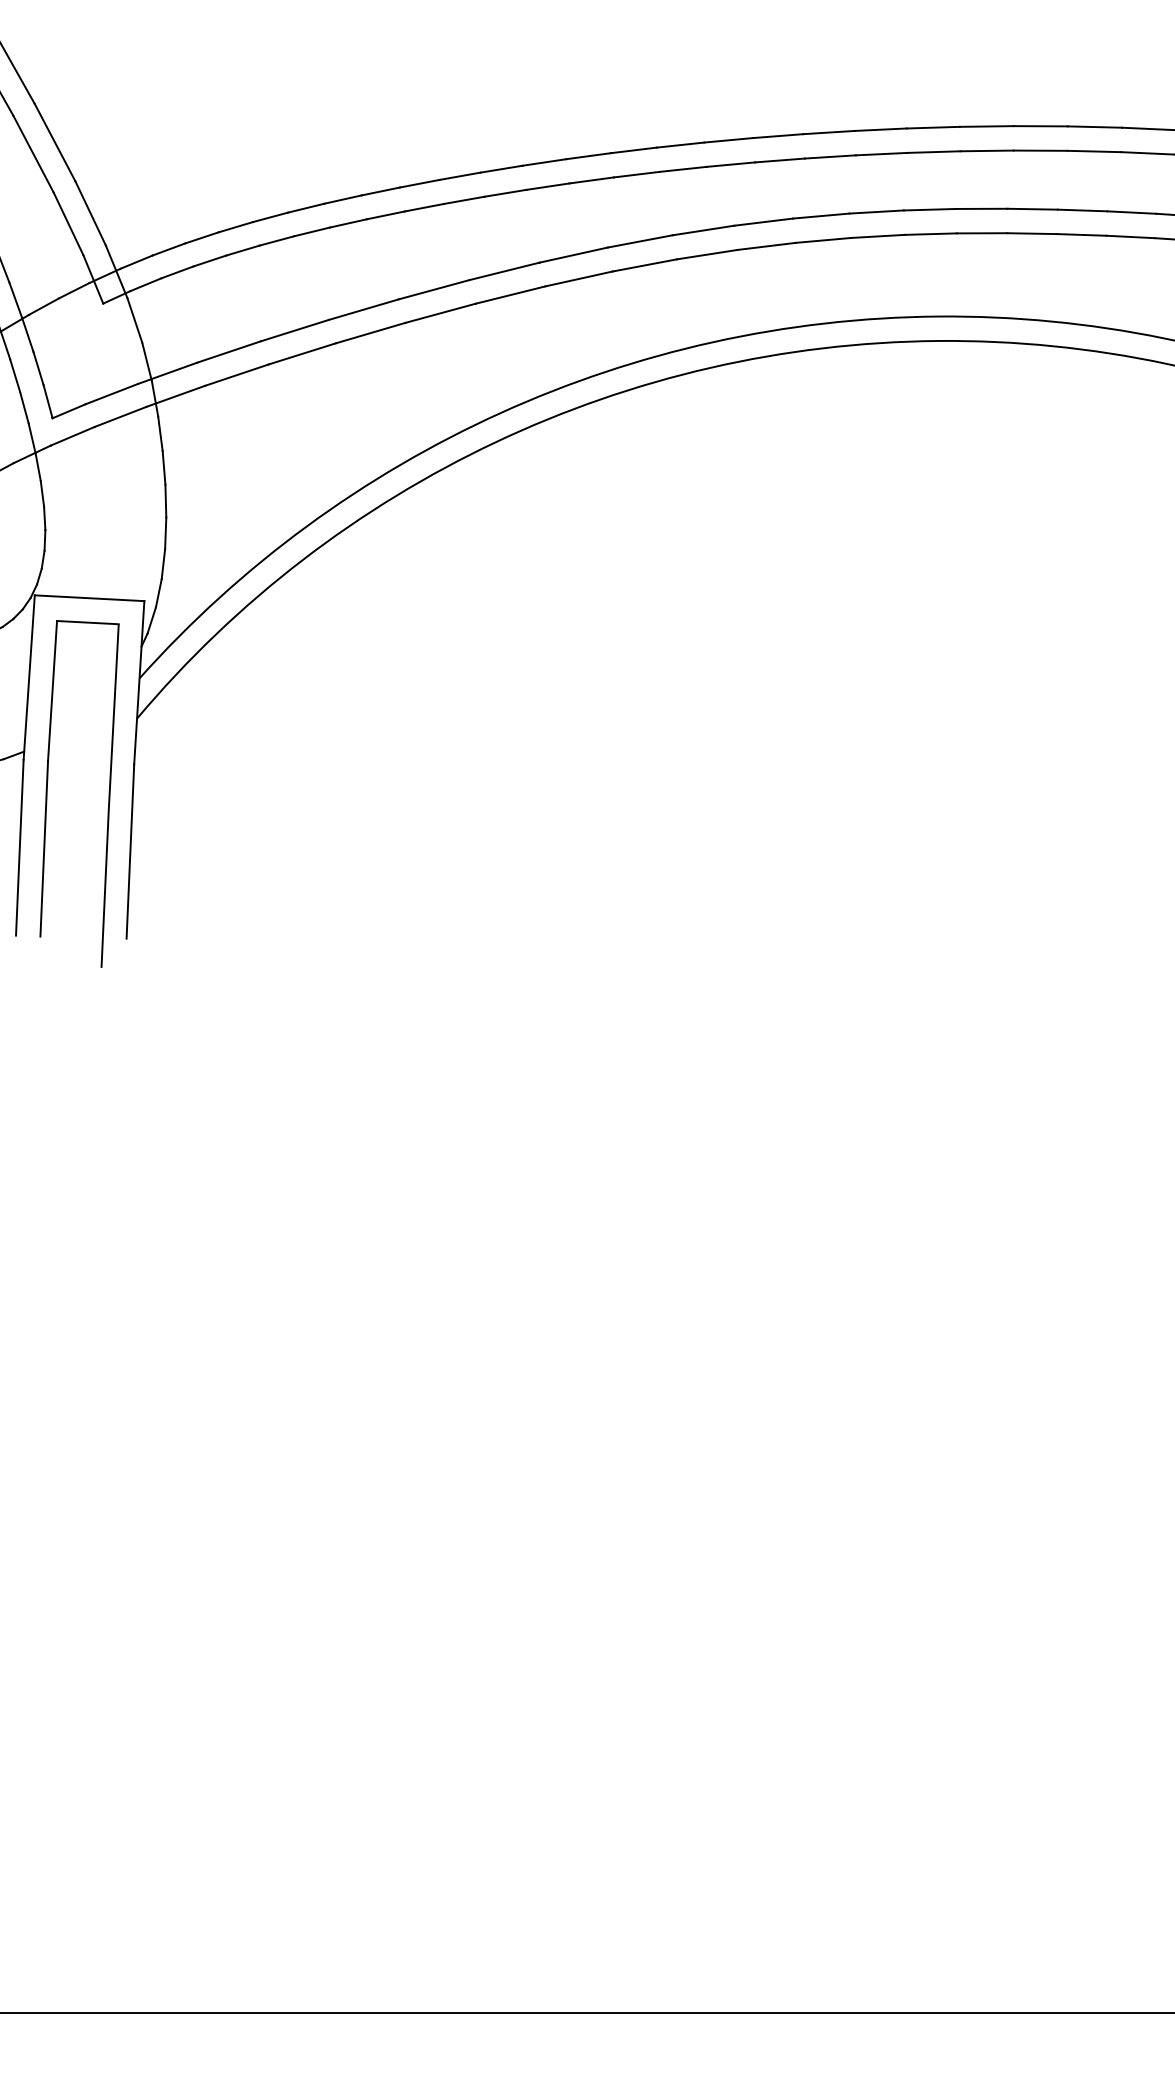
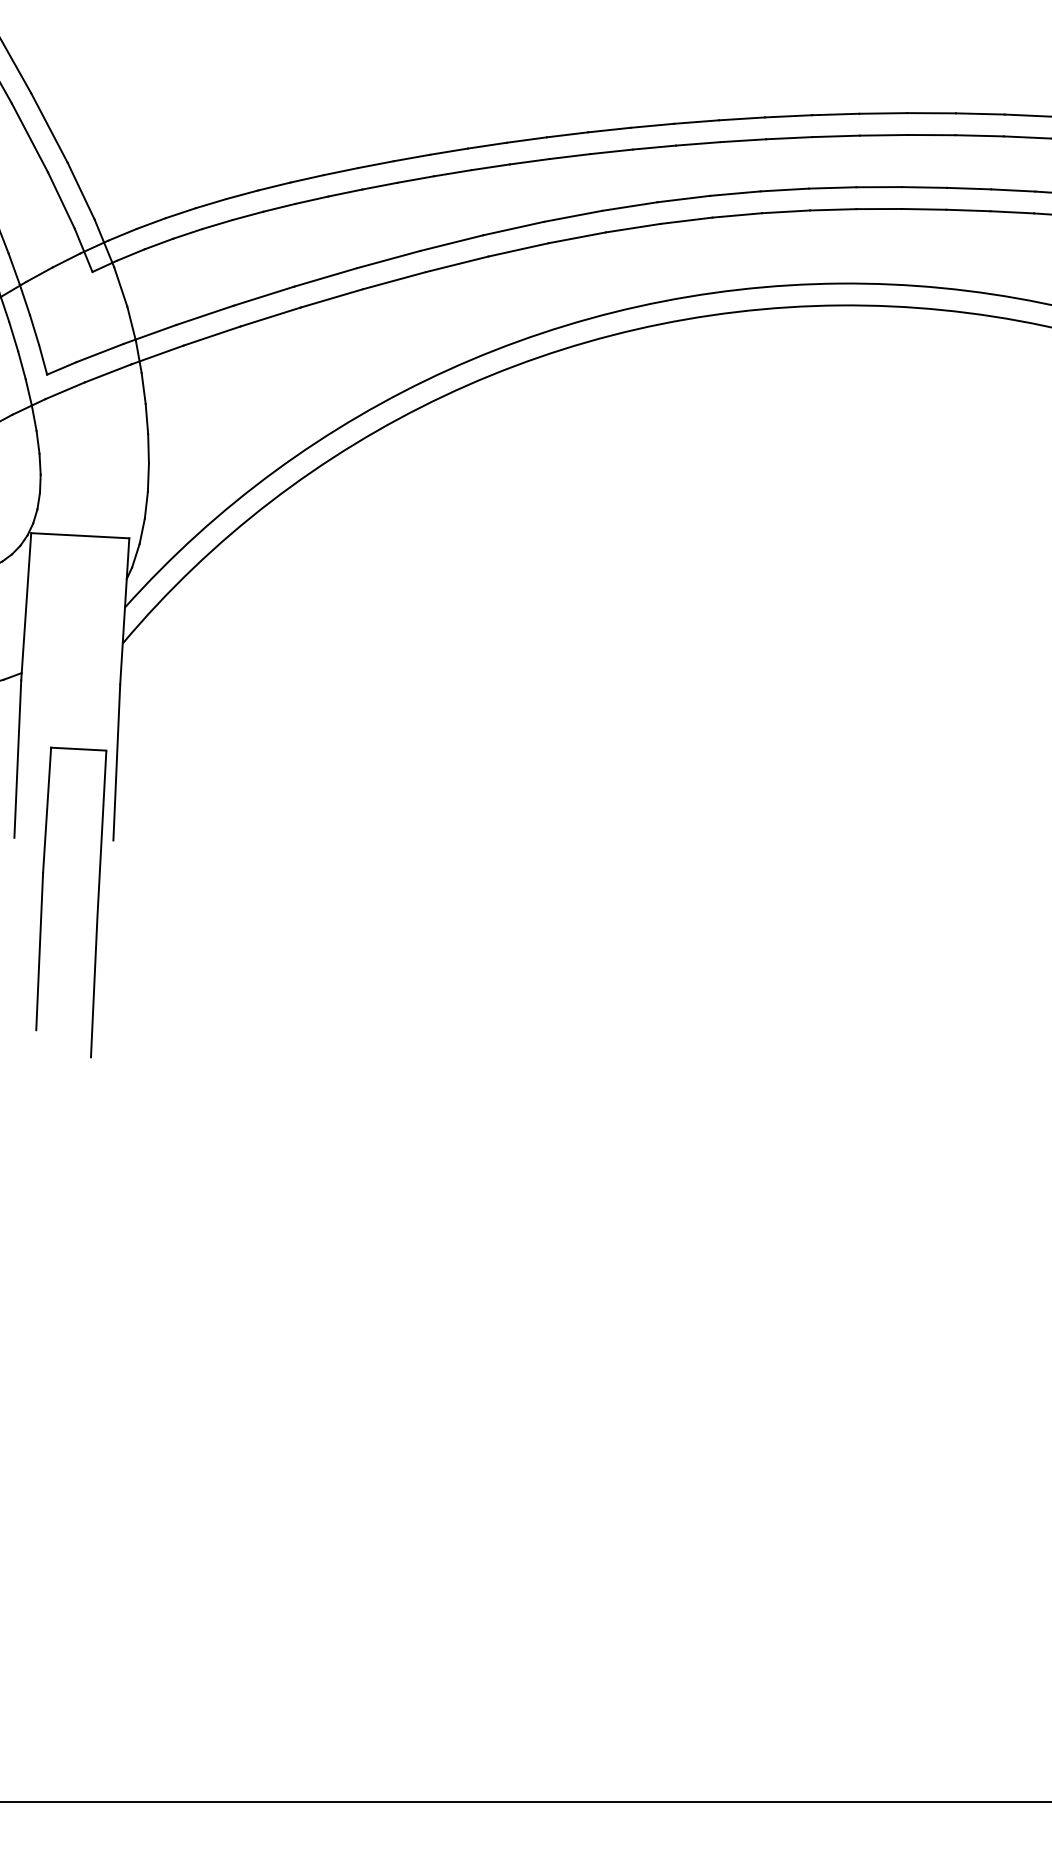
part: (108, 793) -> (97, 902), moved

